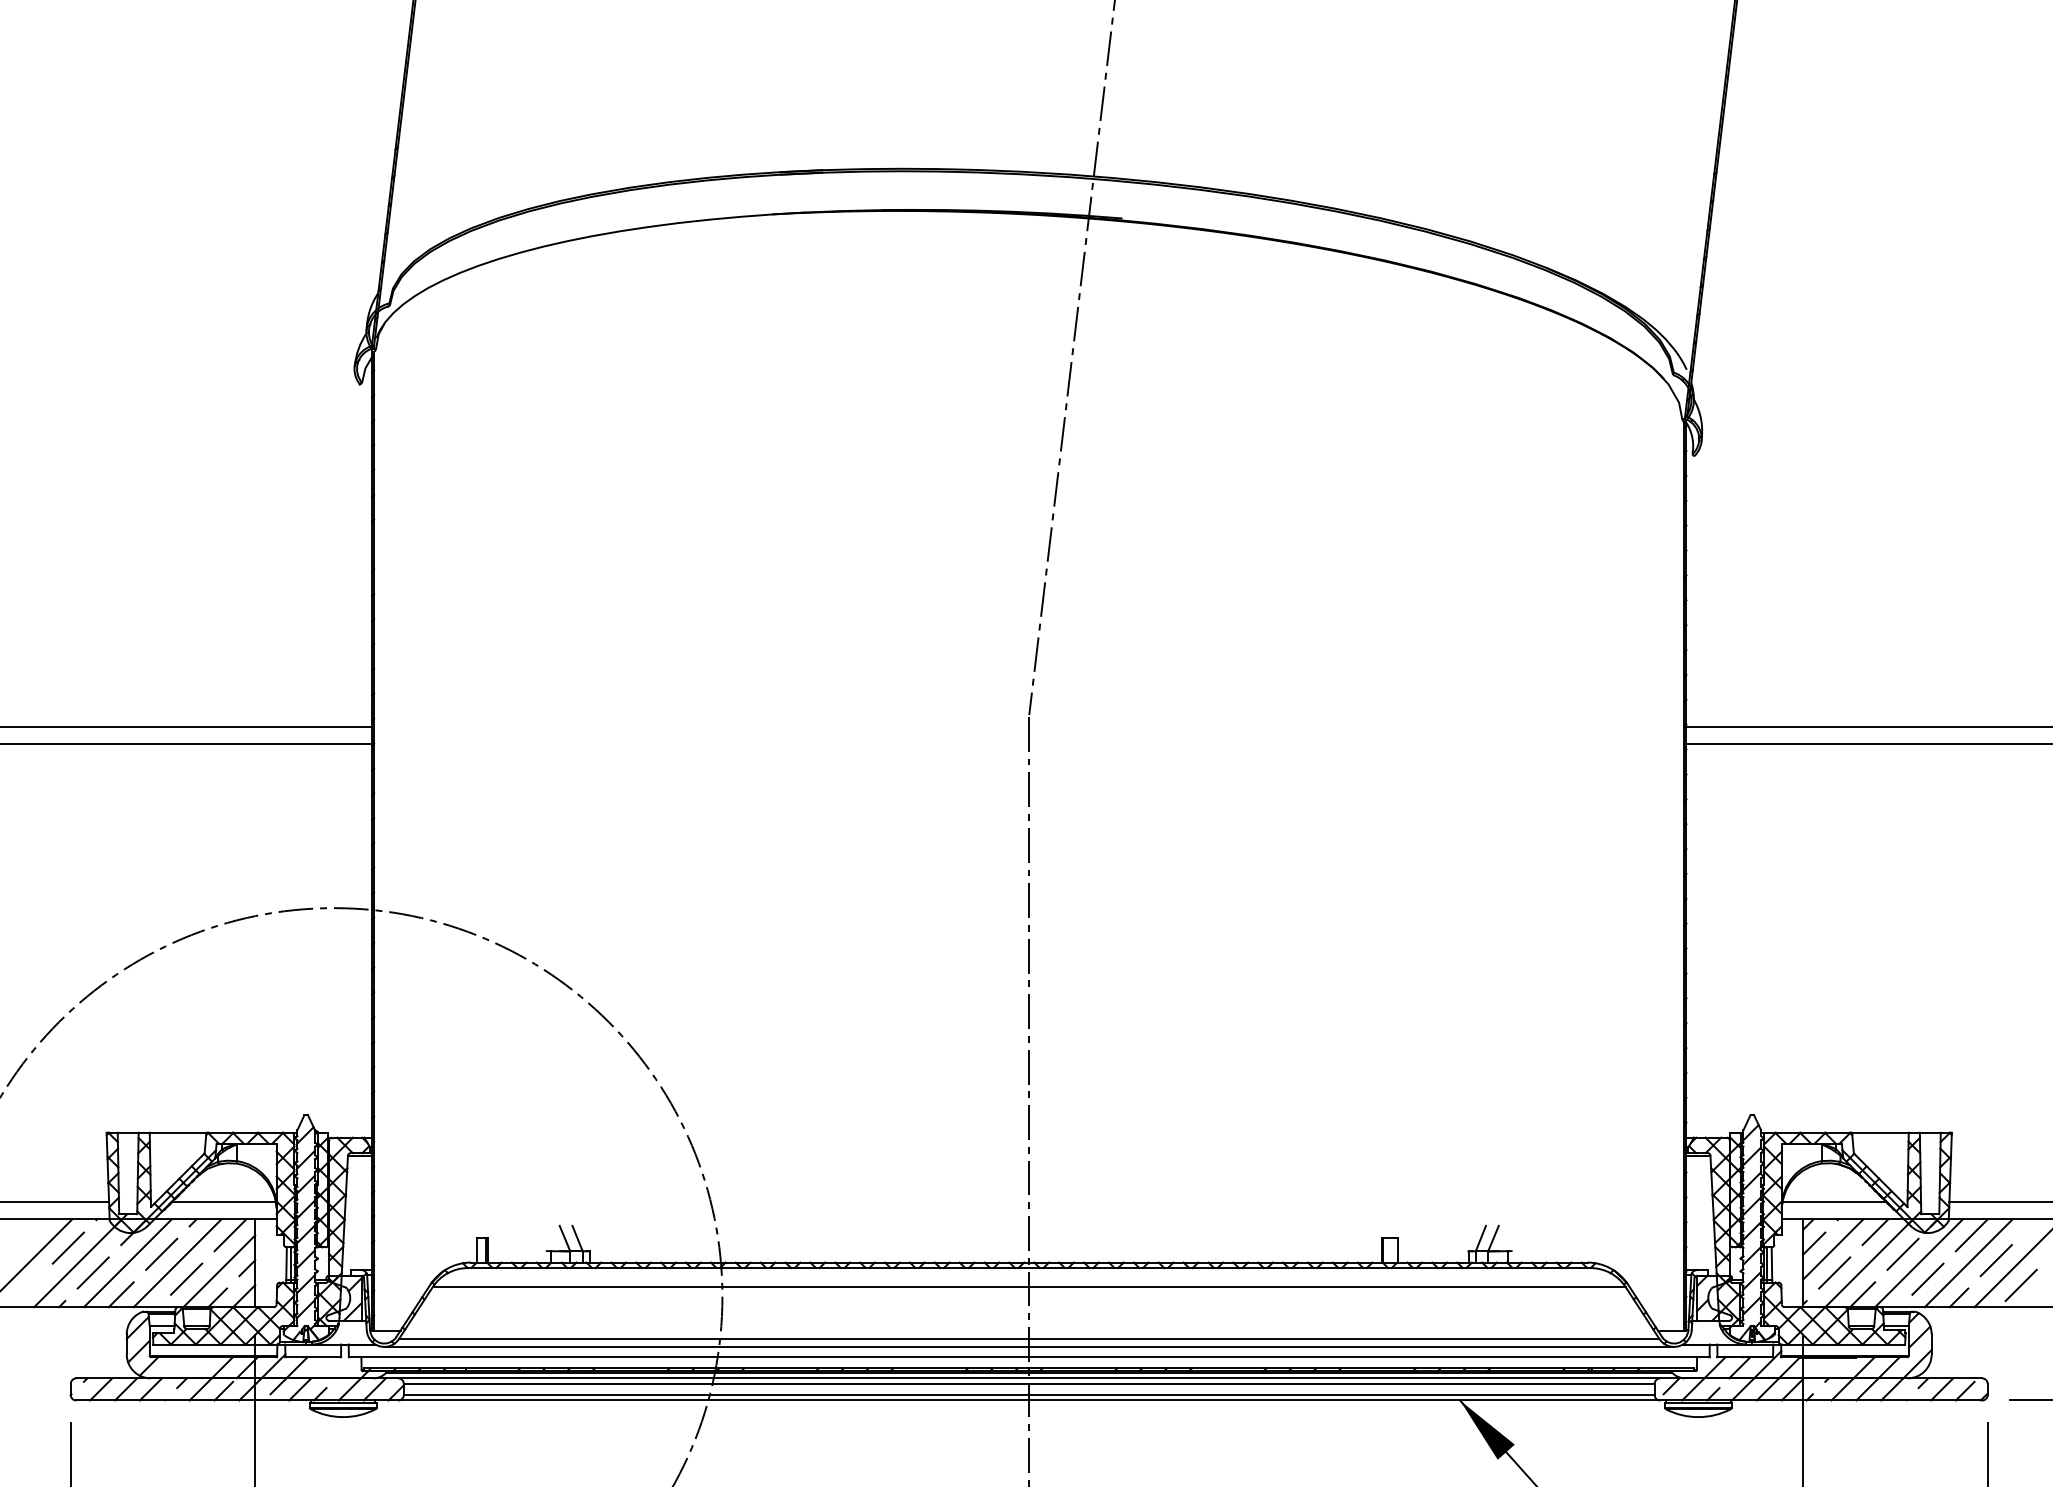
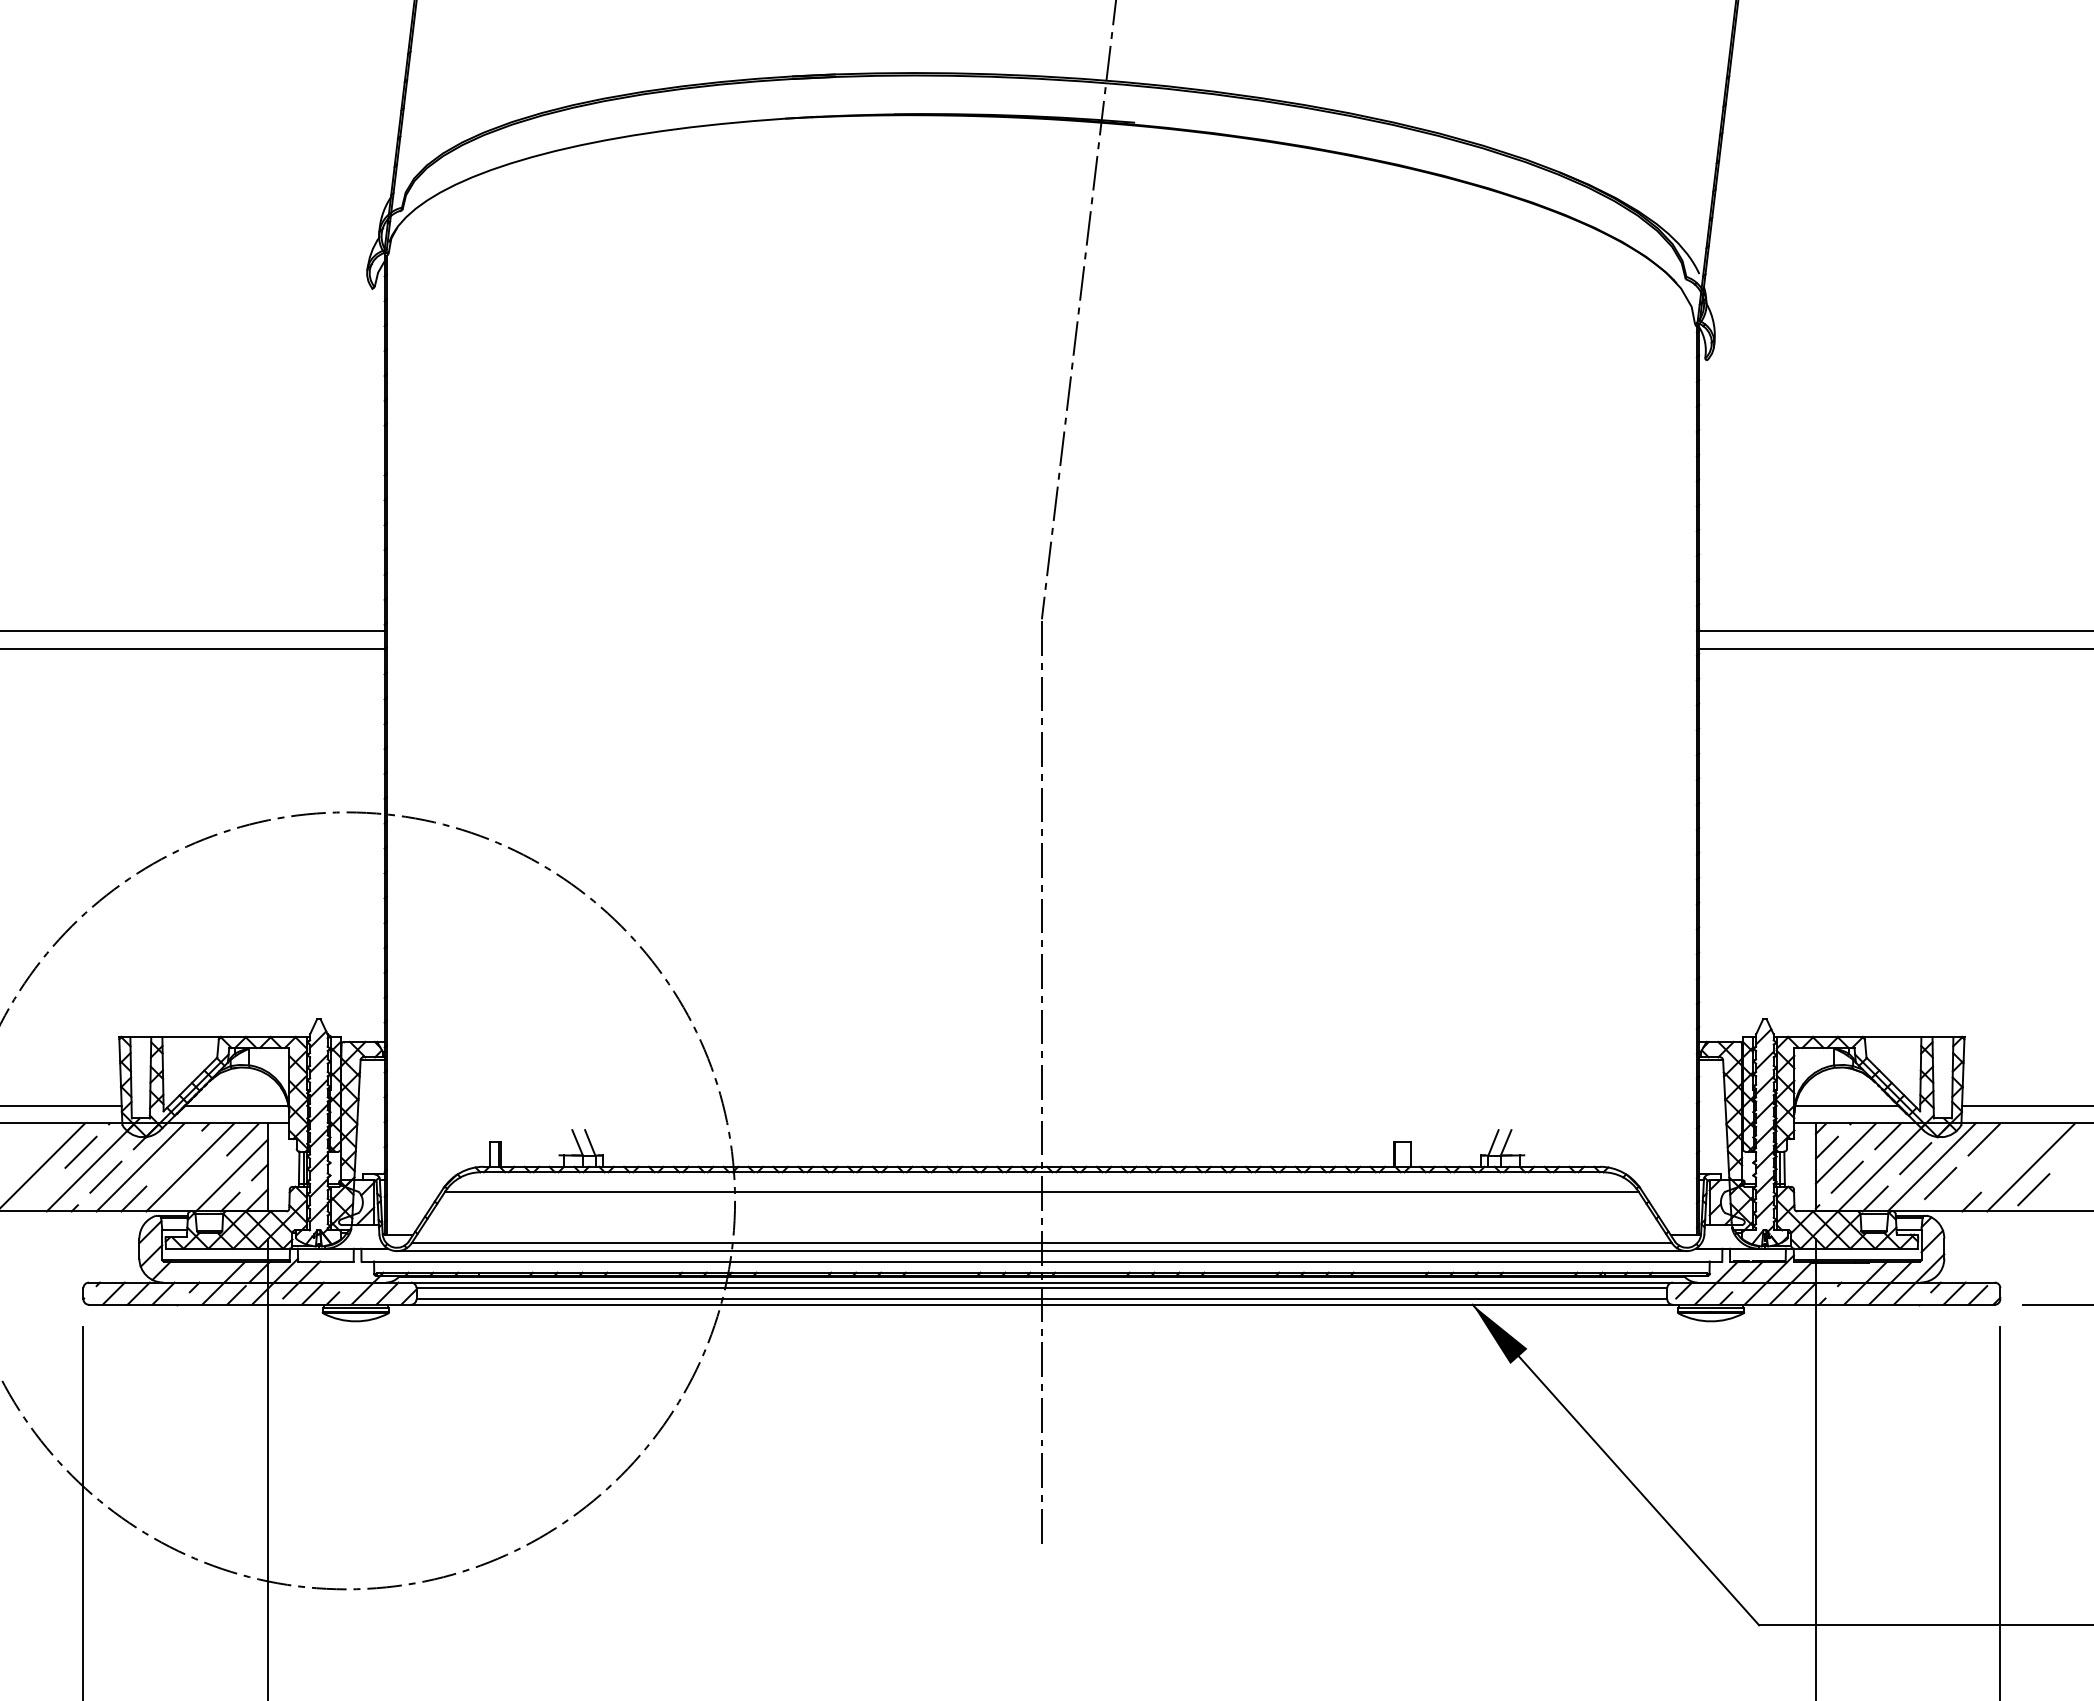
line: (160, 1254) -> (173, 1158), removed
line: (1995, 1260) -> (2008, 1164), removed
line: (1968, 1263) -> (1981, 1167), removed
line: (185, 1279) -> (198, 1183), removed

